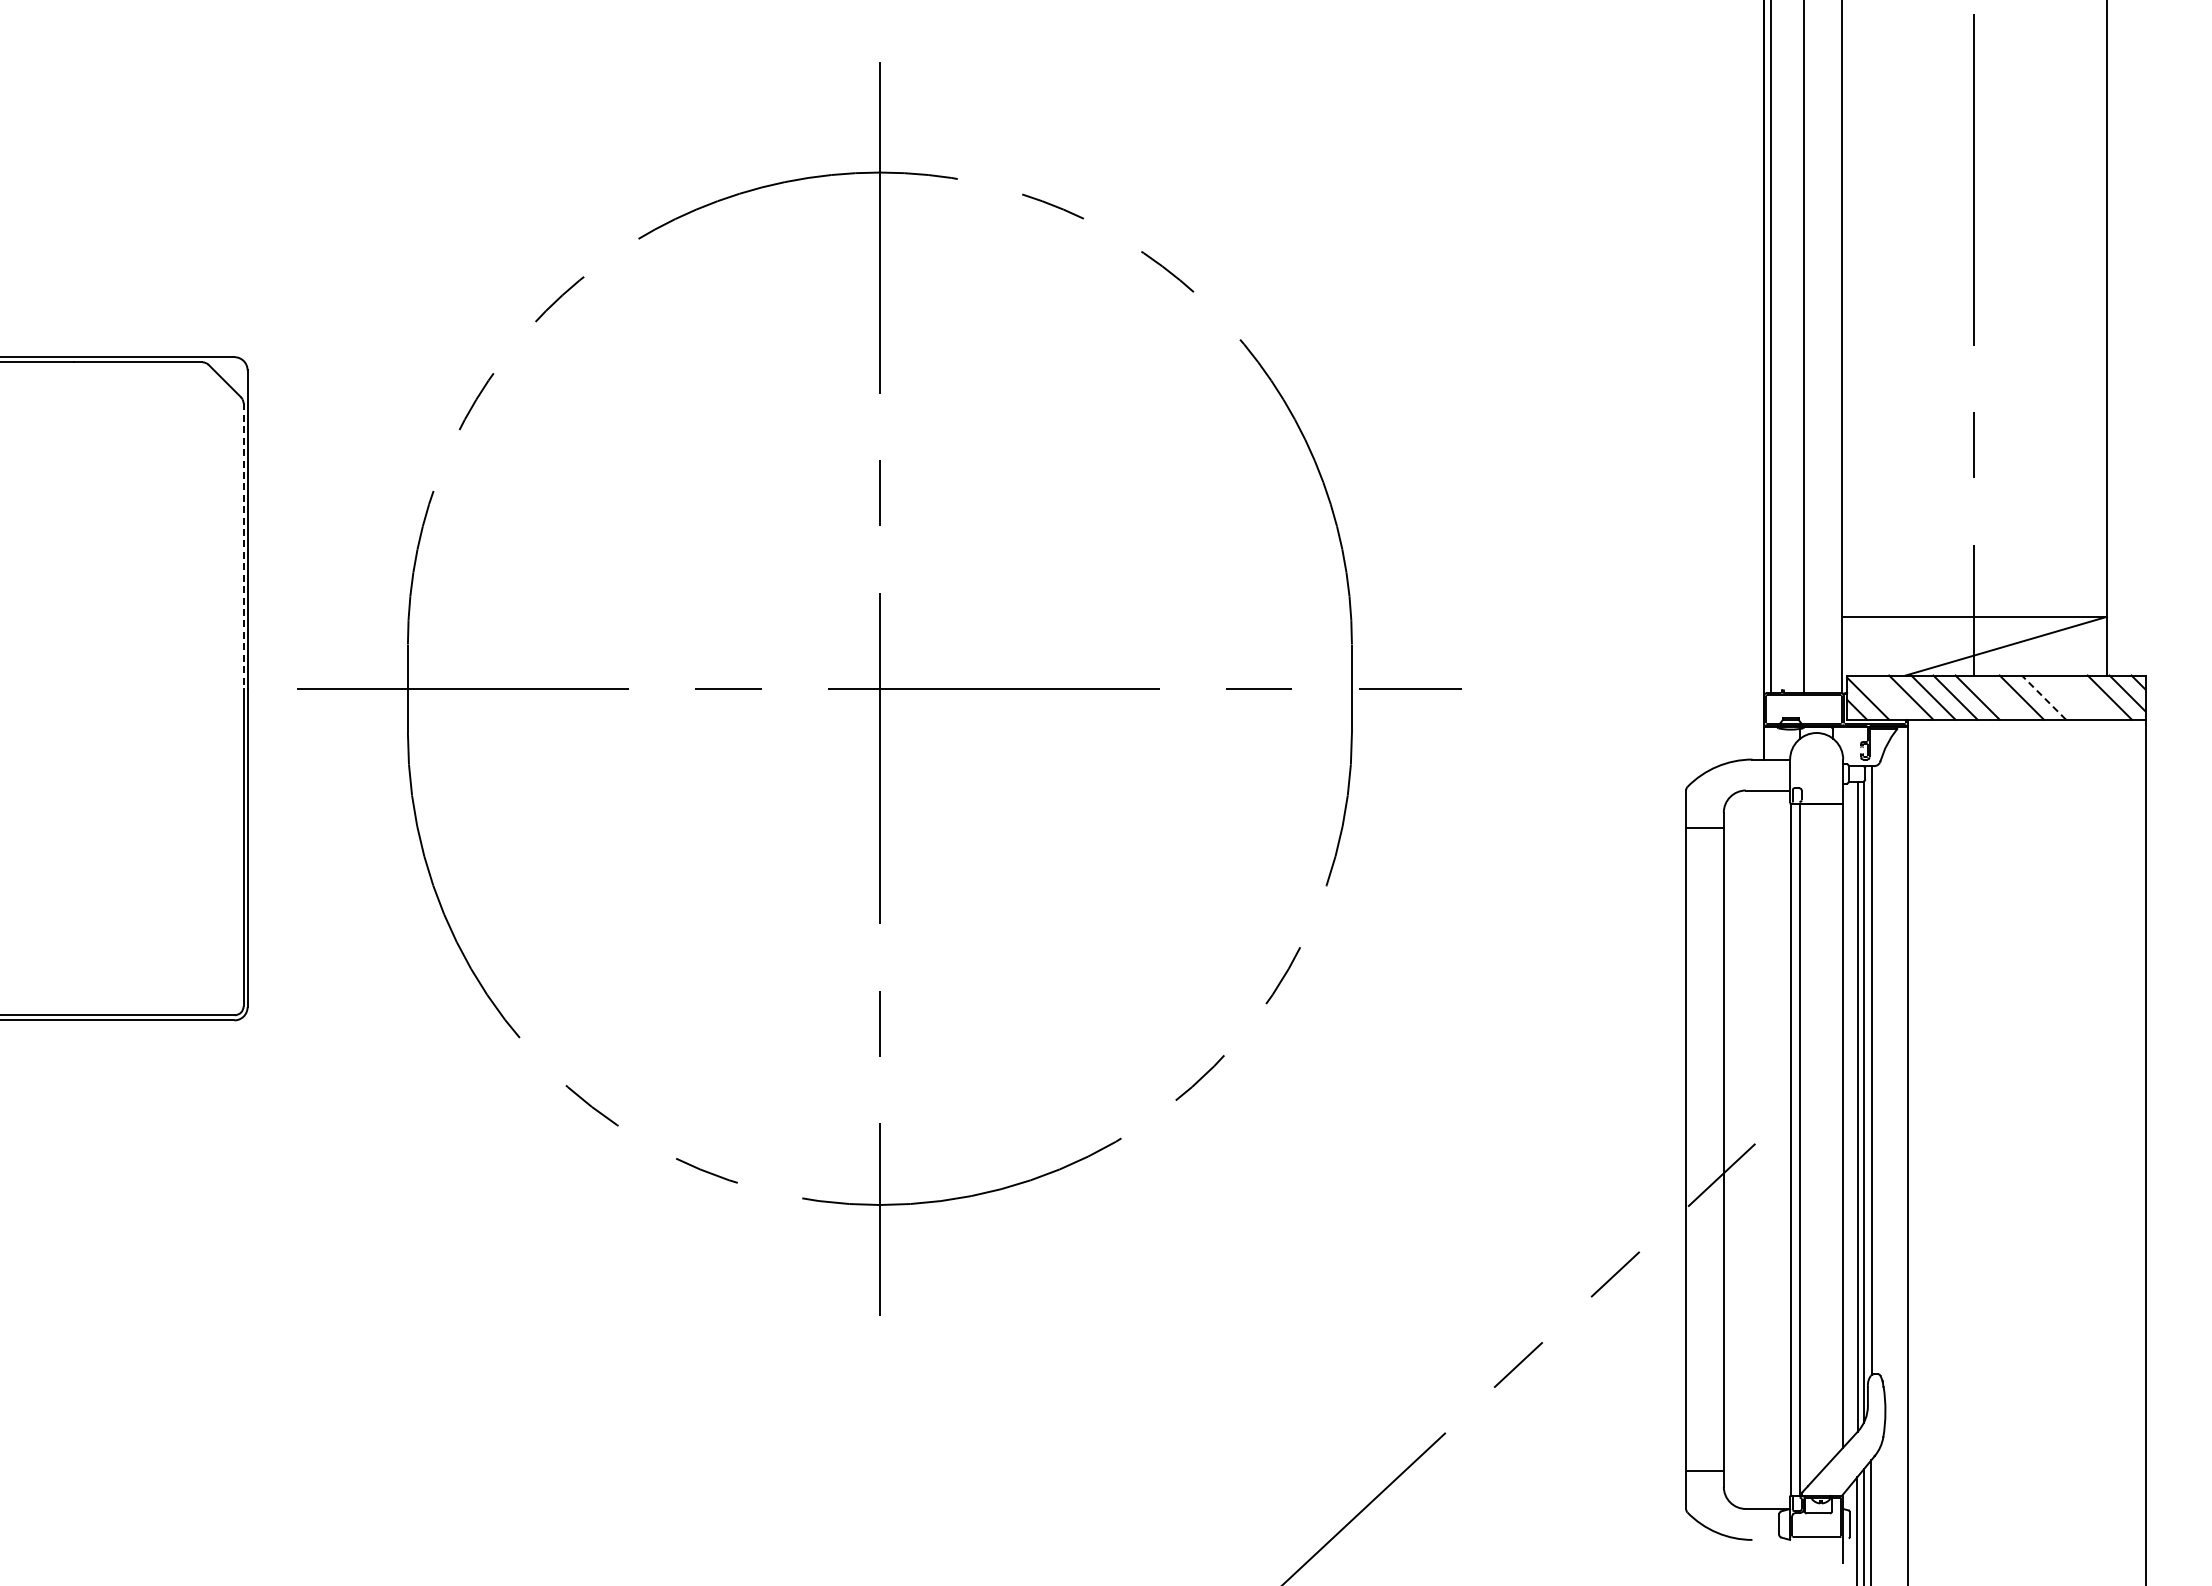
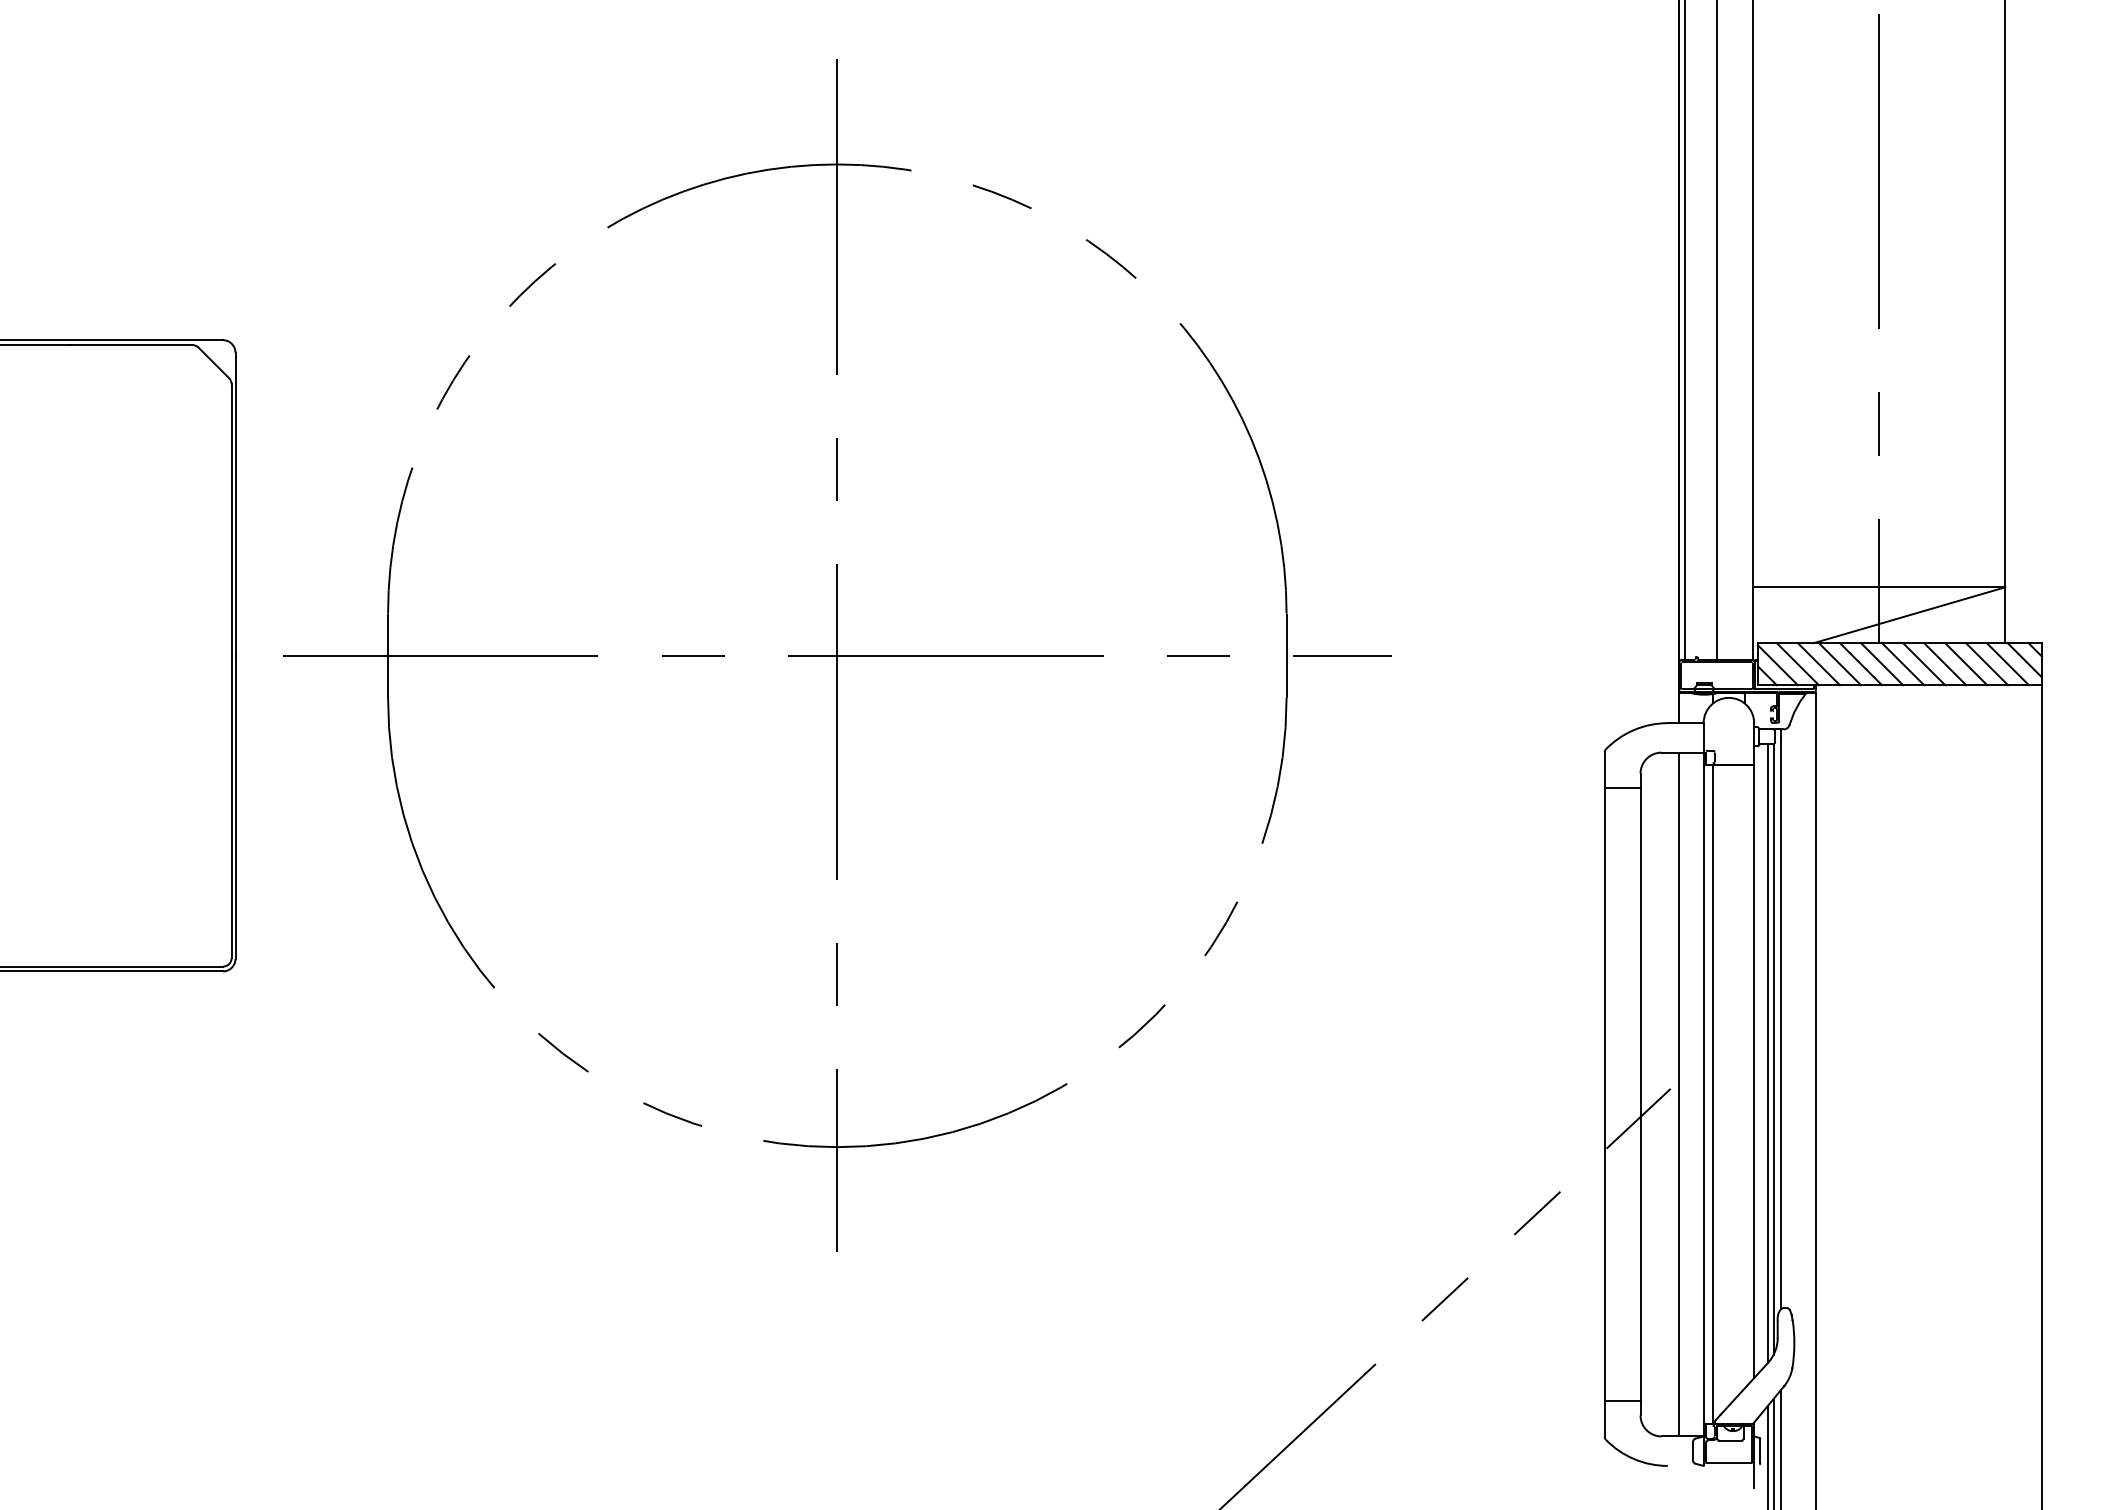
line: (243, 546) -> (231, 520), dashed -> solid
line: (1889, 697) -> (1798, 664), added
line: (1999, 697) -> (1902, 664), added
line: (2043, 697) -> (1944, 664), dashed -> solid
line: (2065, 697) -> (1965, 664), added
line: (2087, 697) -> (1986, 664), added
line: (1764, 1149) -> (1679, 1094), added

